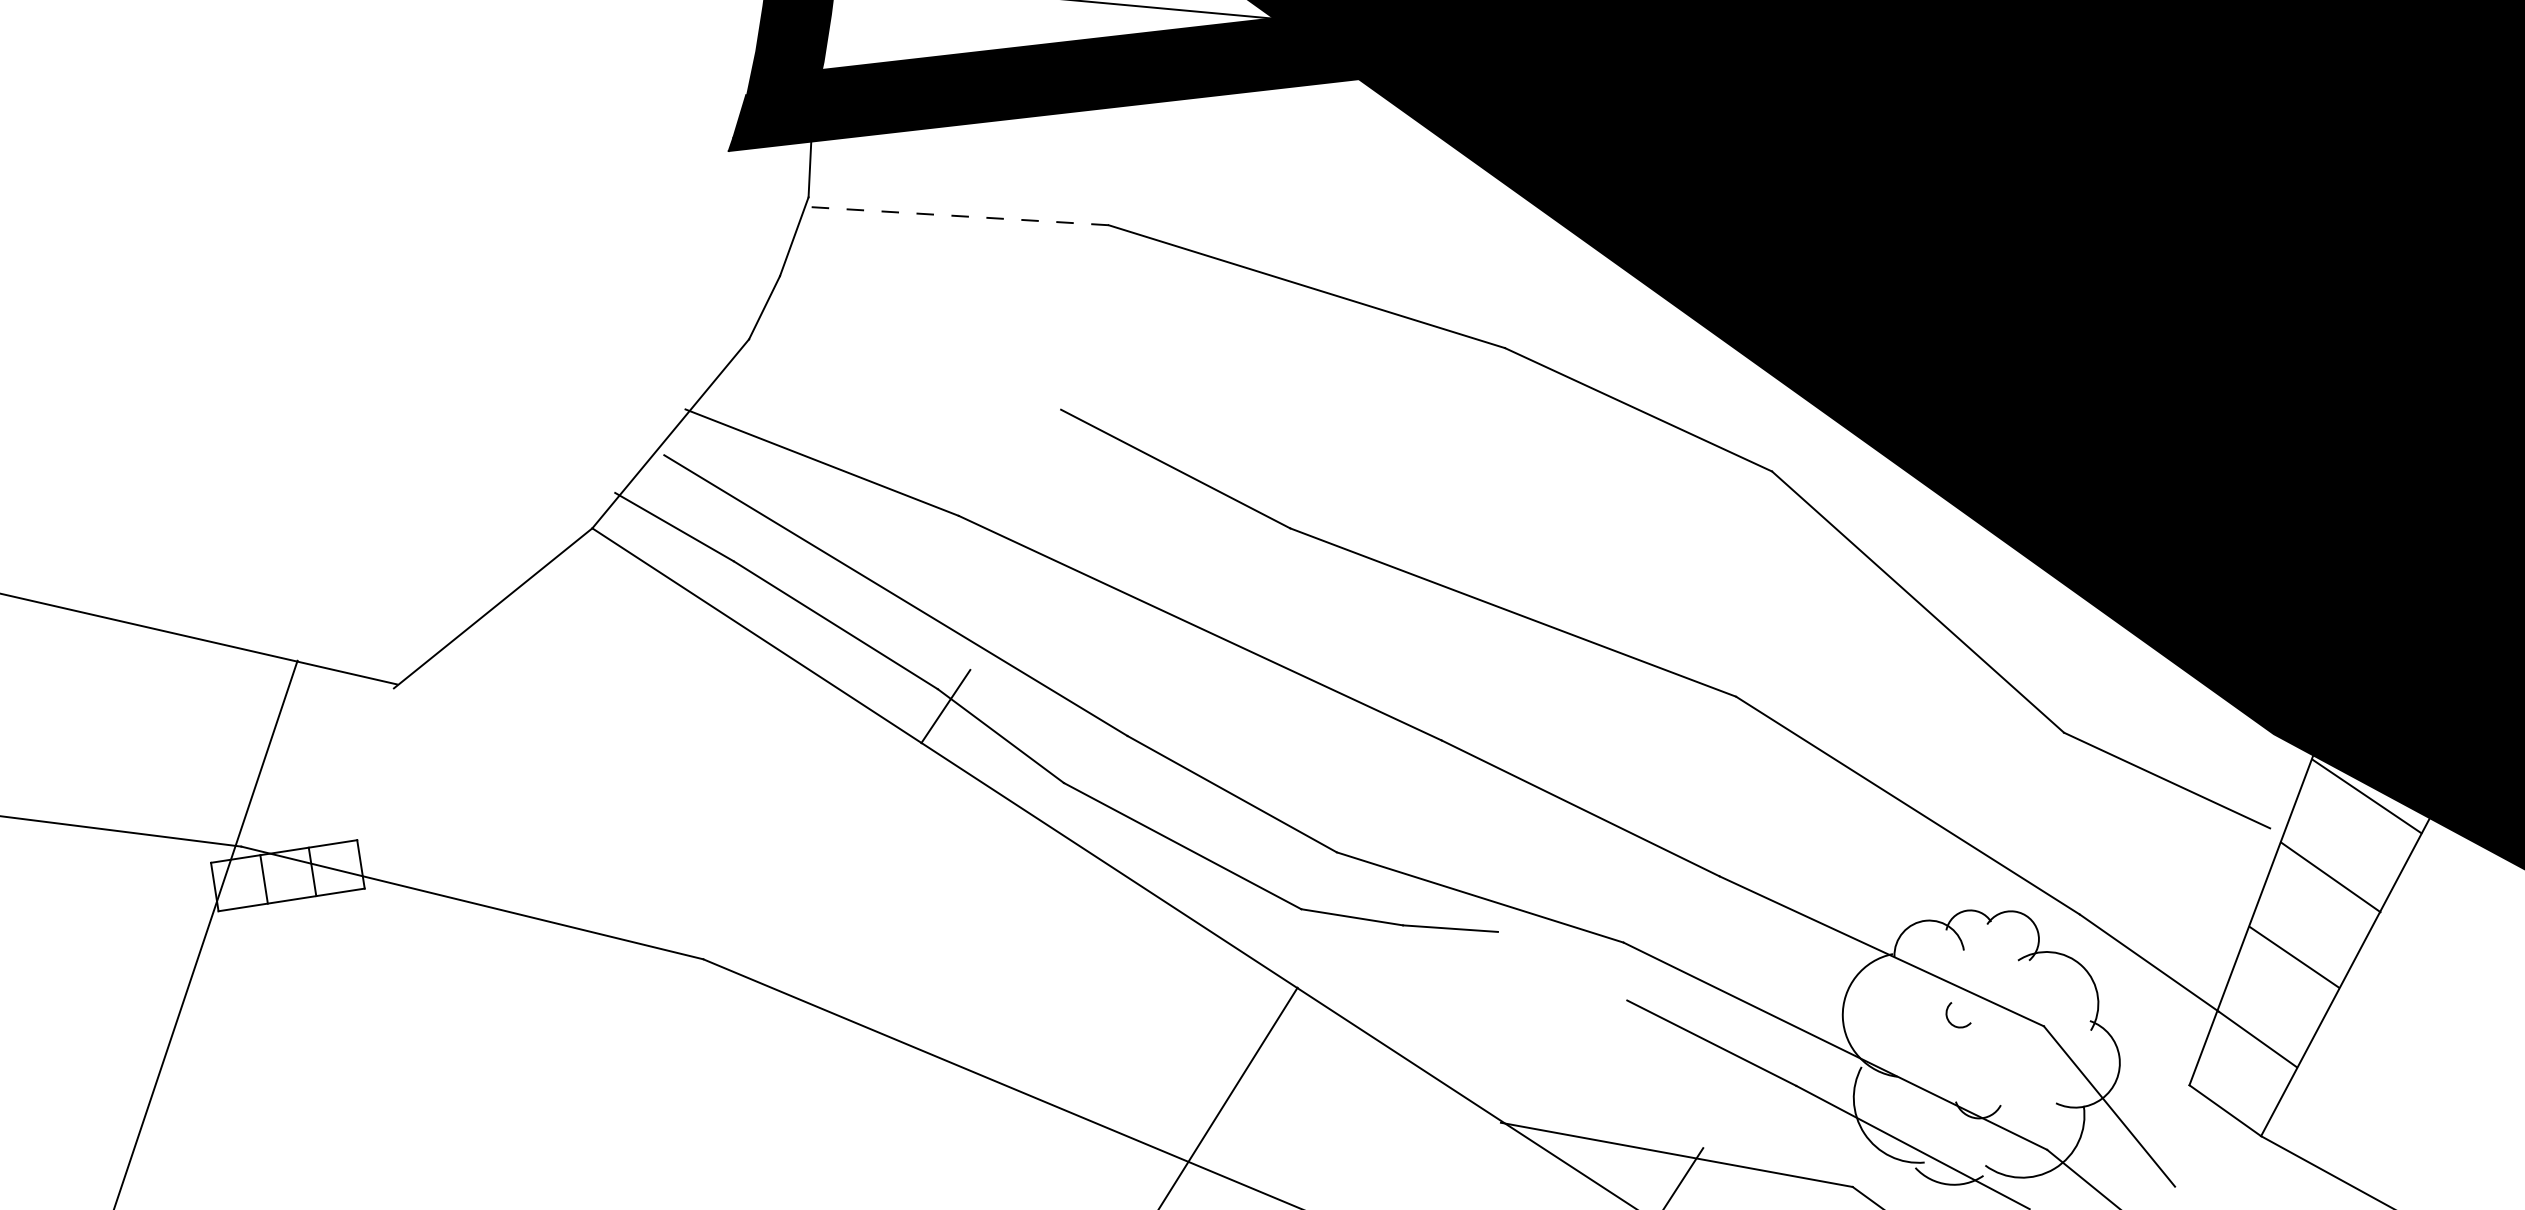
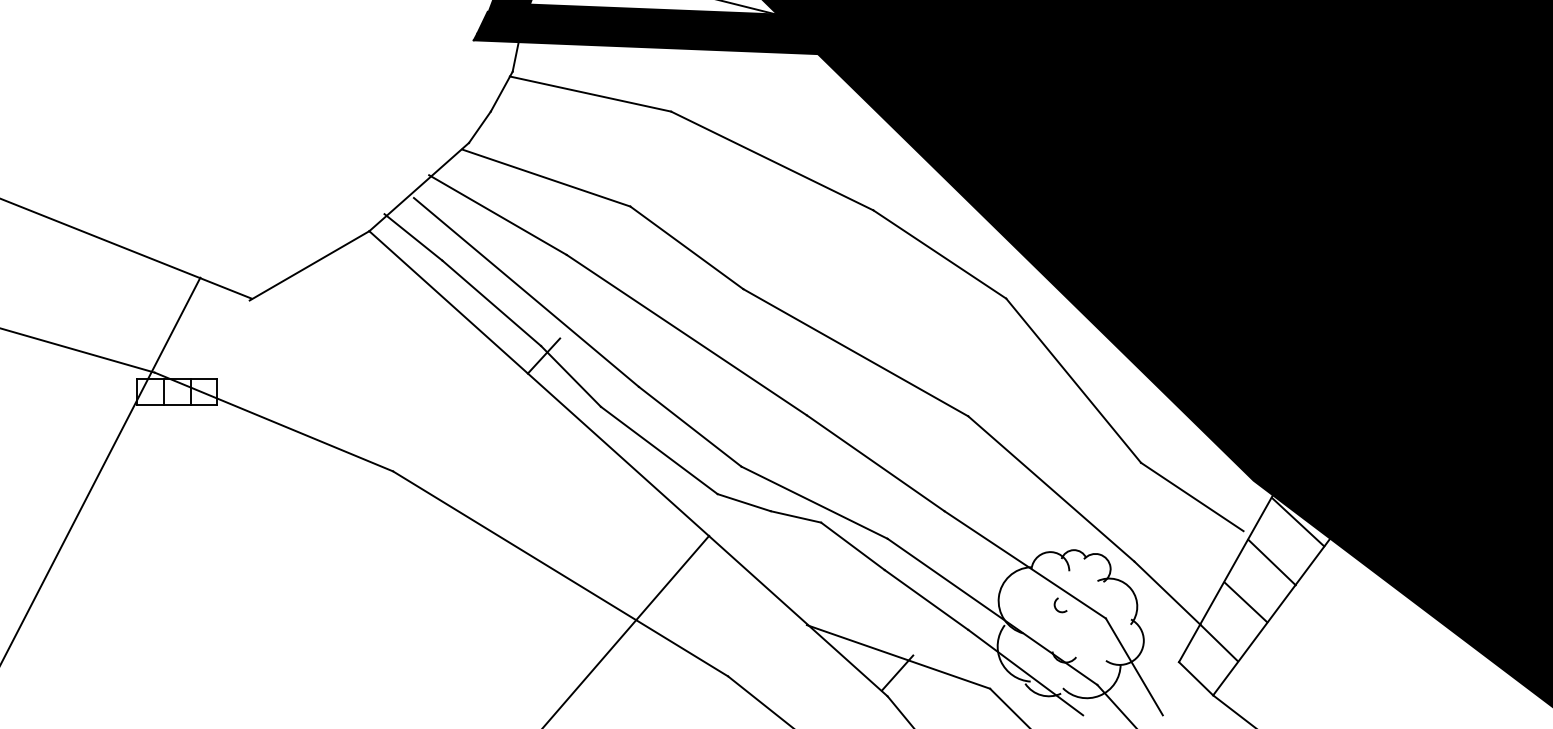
line: (956, 216) -> (590, 94), dashed -> solid
line: (900, 380) -> (546, 177), added
line: (1561, 966) -> (852, 546), added

